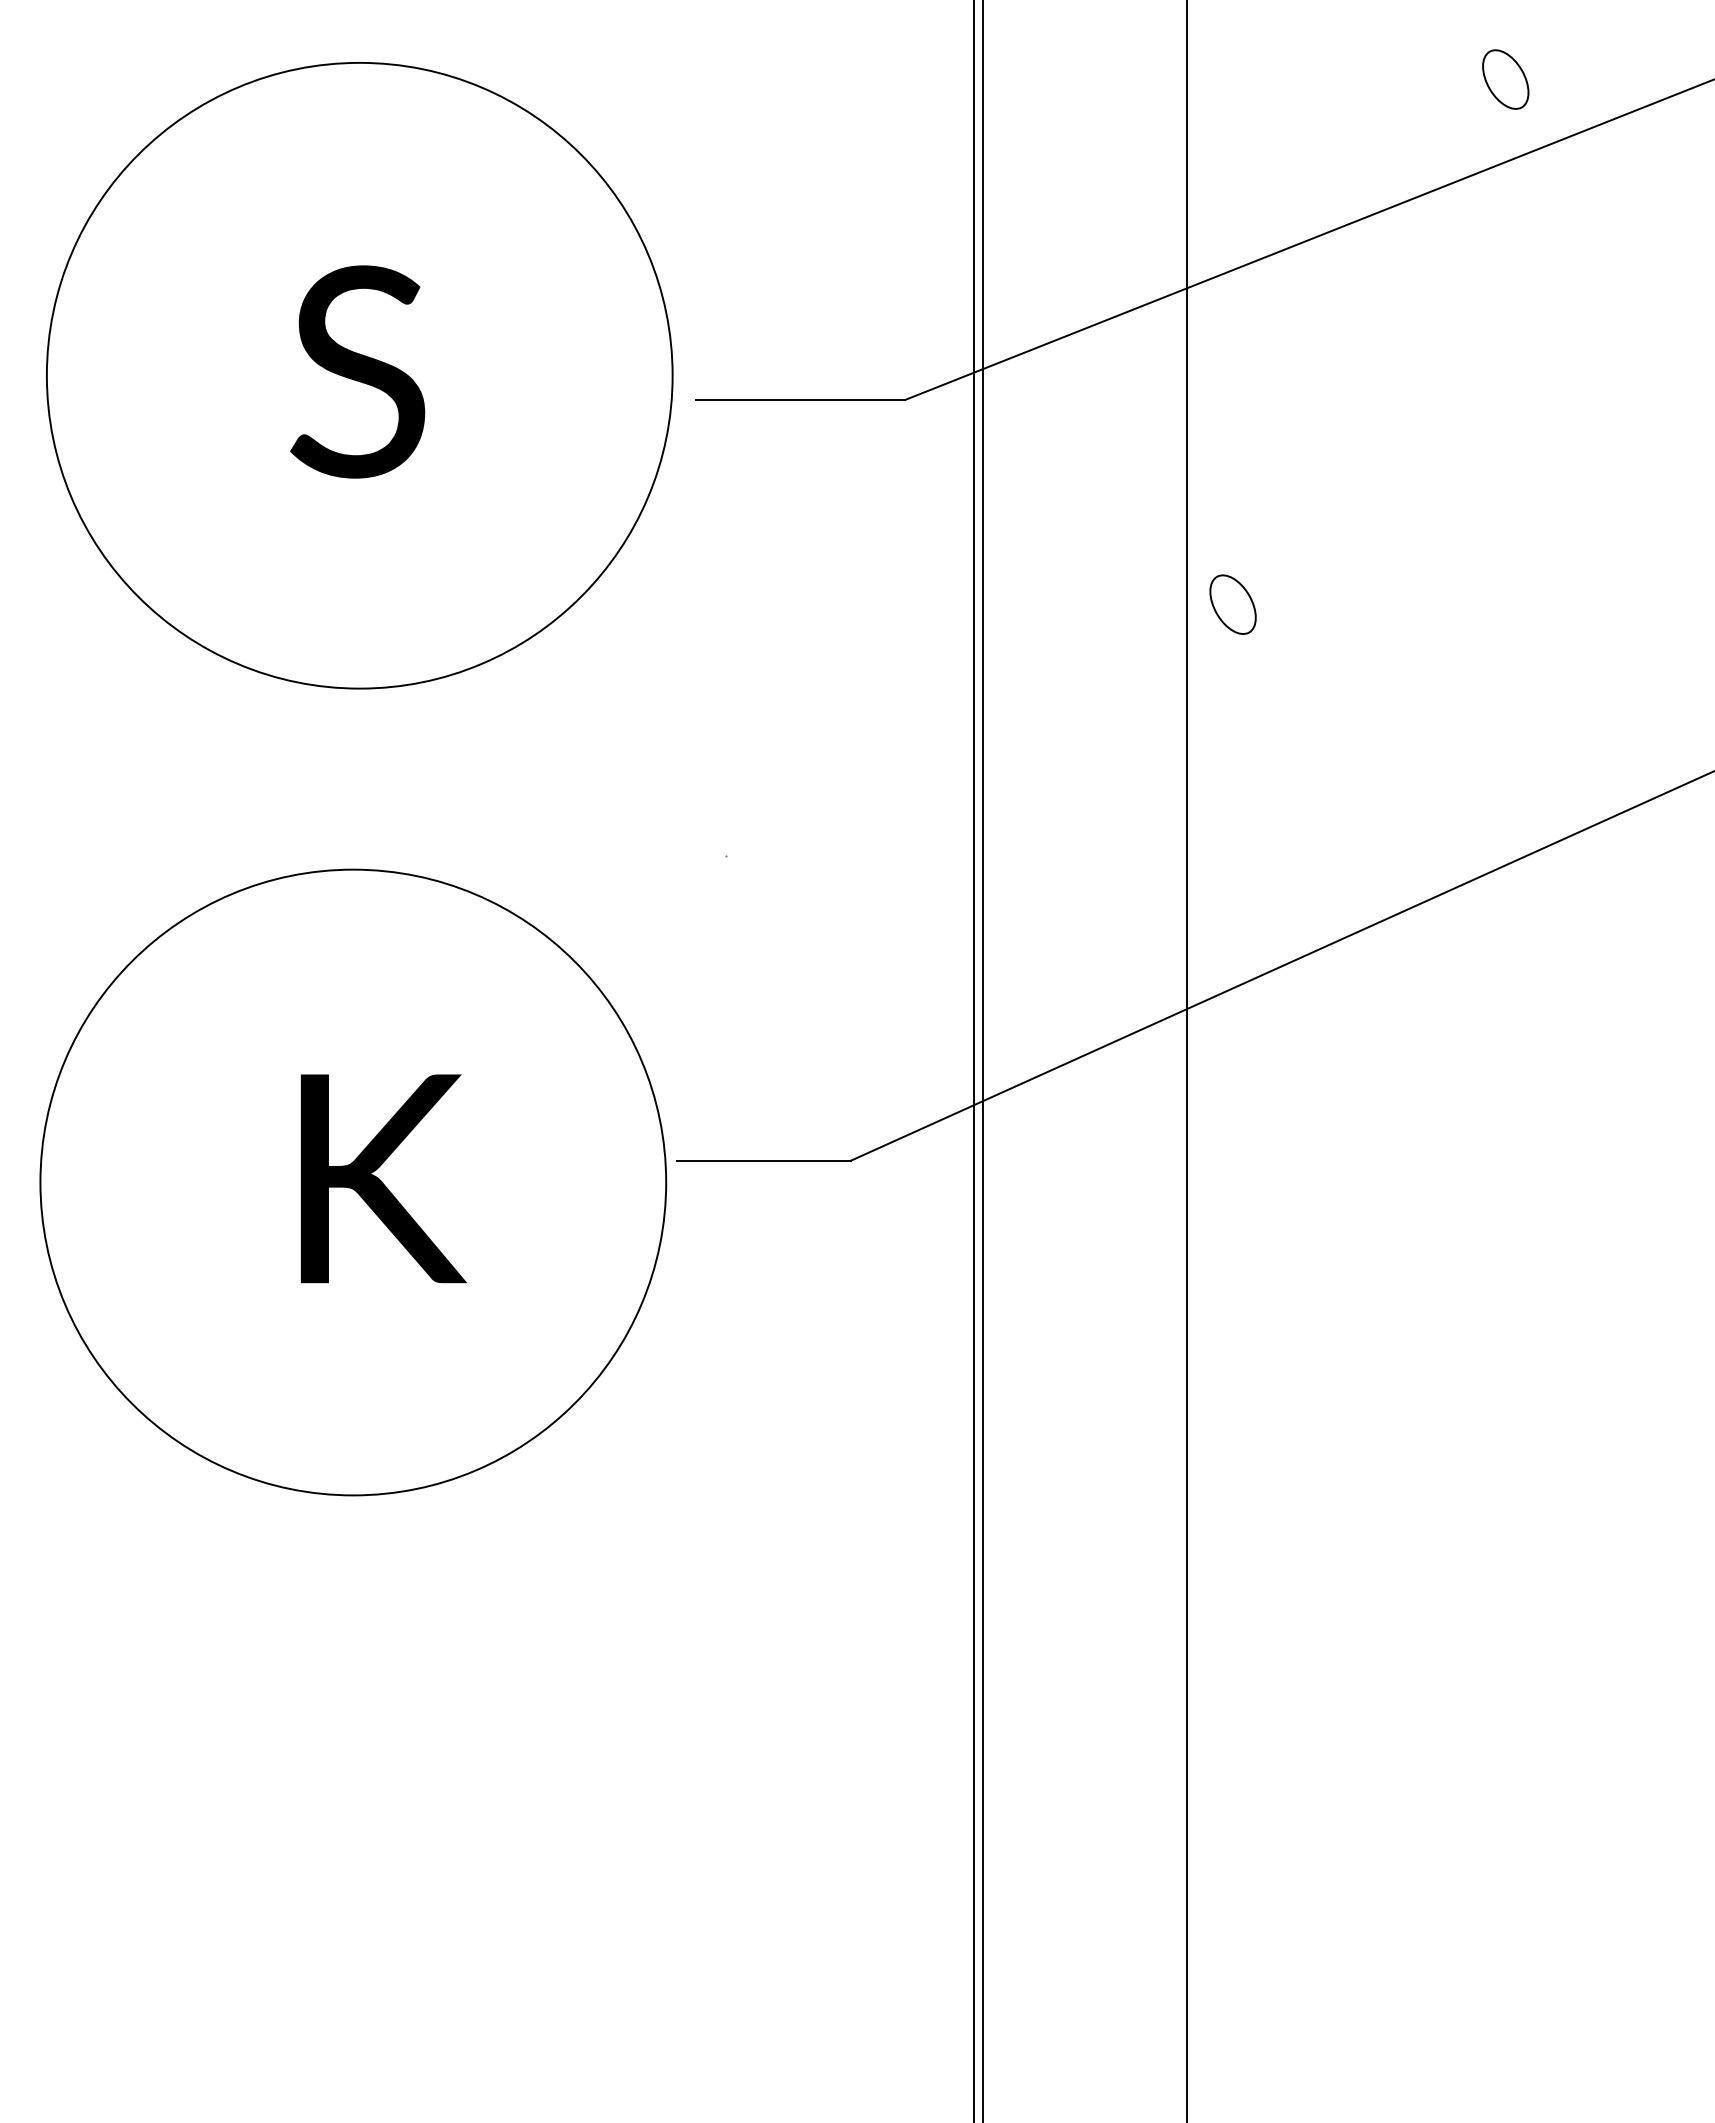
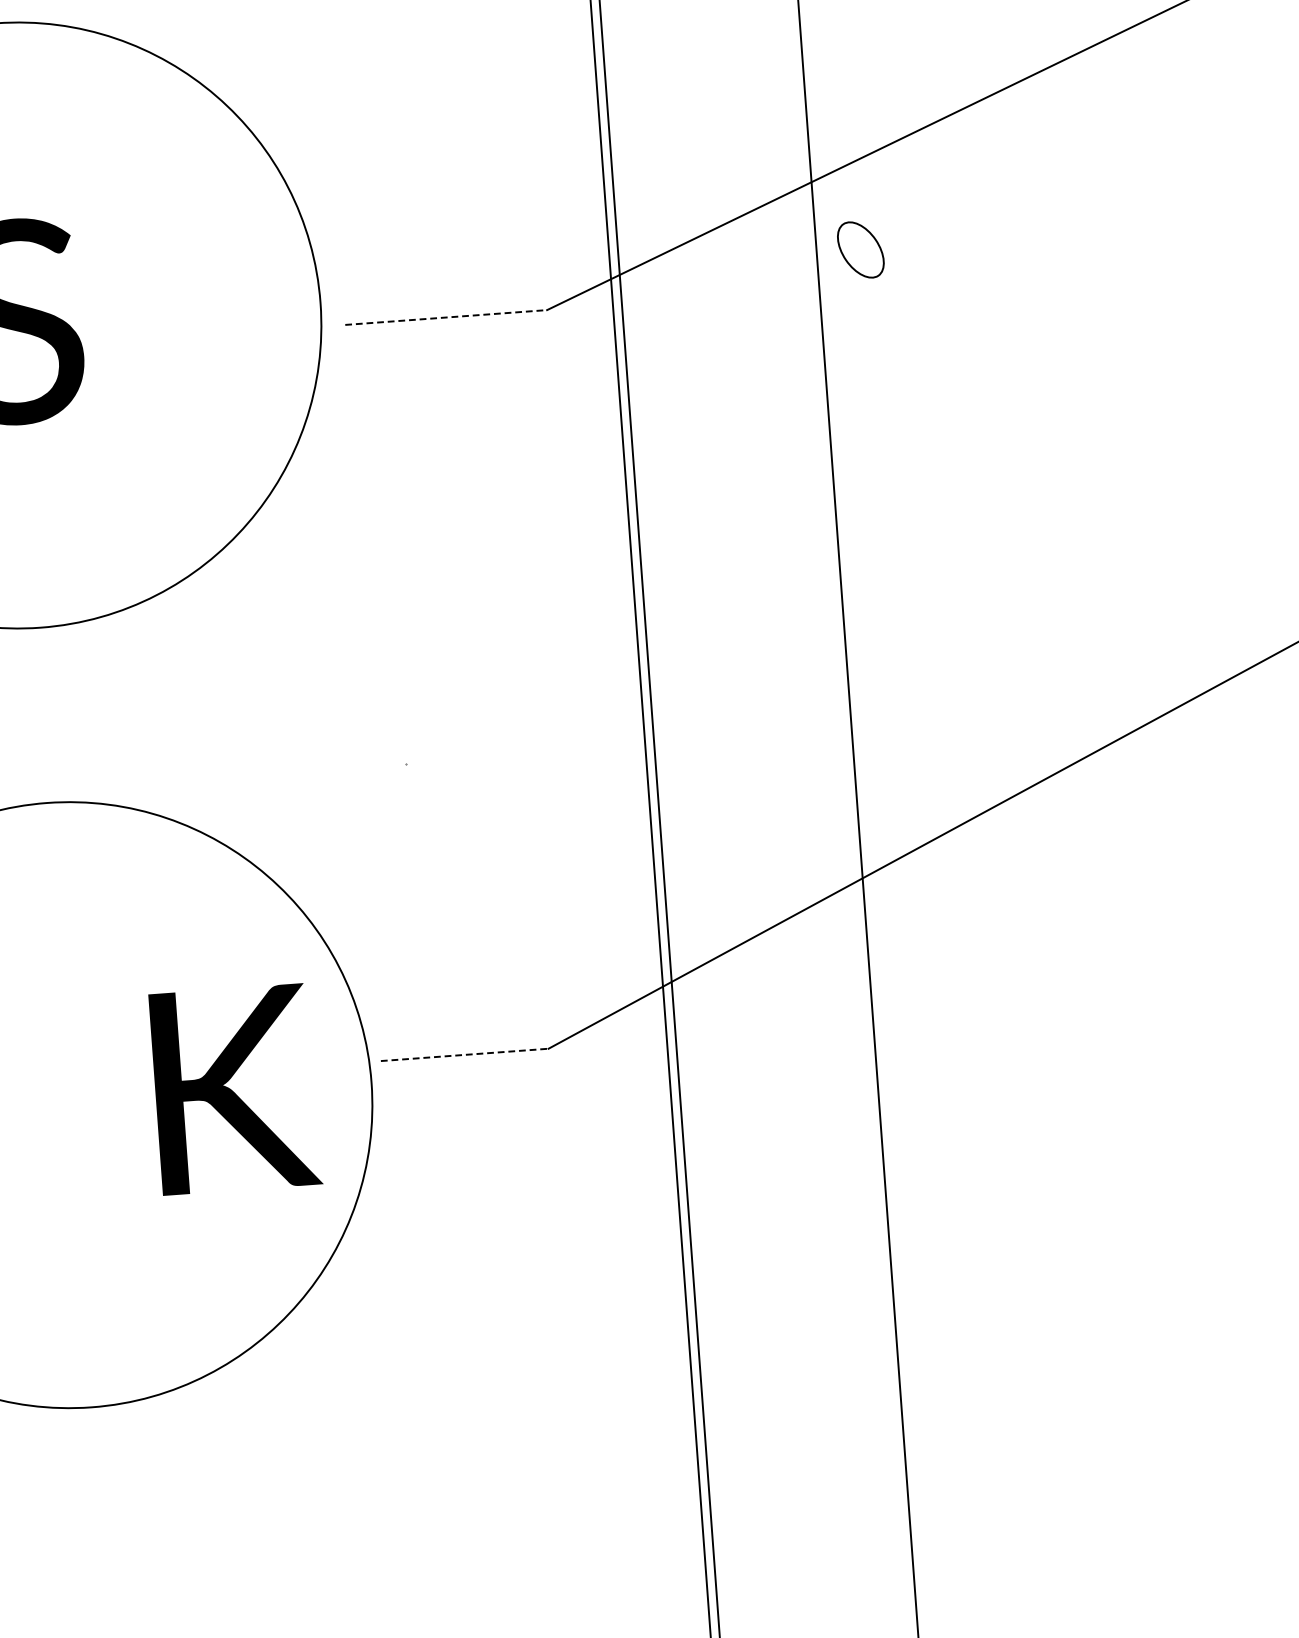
line: (800, 399) -> (445, 317), solid -> dashed
part: (1232, 604) -> (860, 249), moved
line: (764, 1160) -> (464, 1054), solid -> dashed
text: (383, 1178) -> (235, 1089), moved

